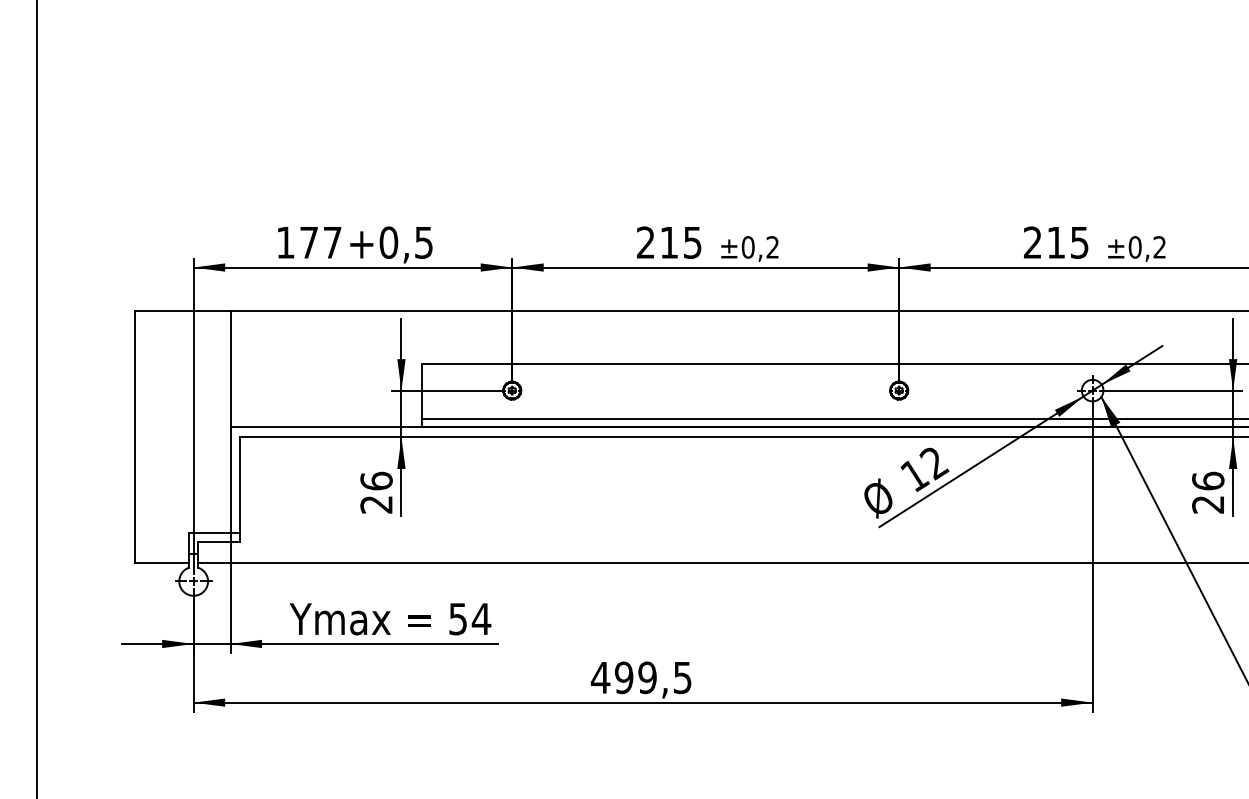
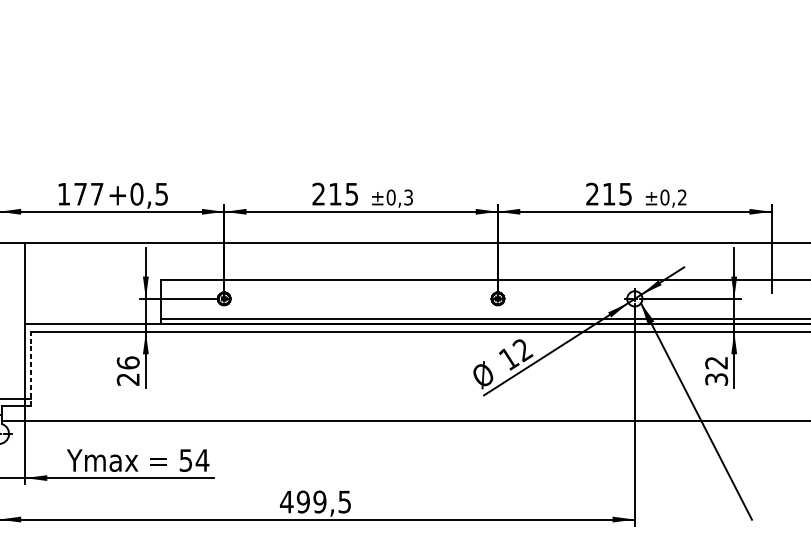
text: (772, 247) -> (408, 197), ±0,2 -> ±0,3
line: (239, 489) -> (31, 368), solid -> dashed
text: (1208, 492) -> (716, 370), 26 -> 32

